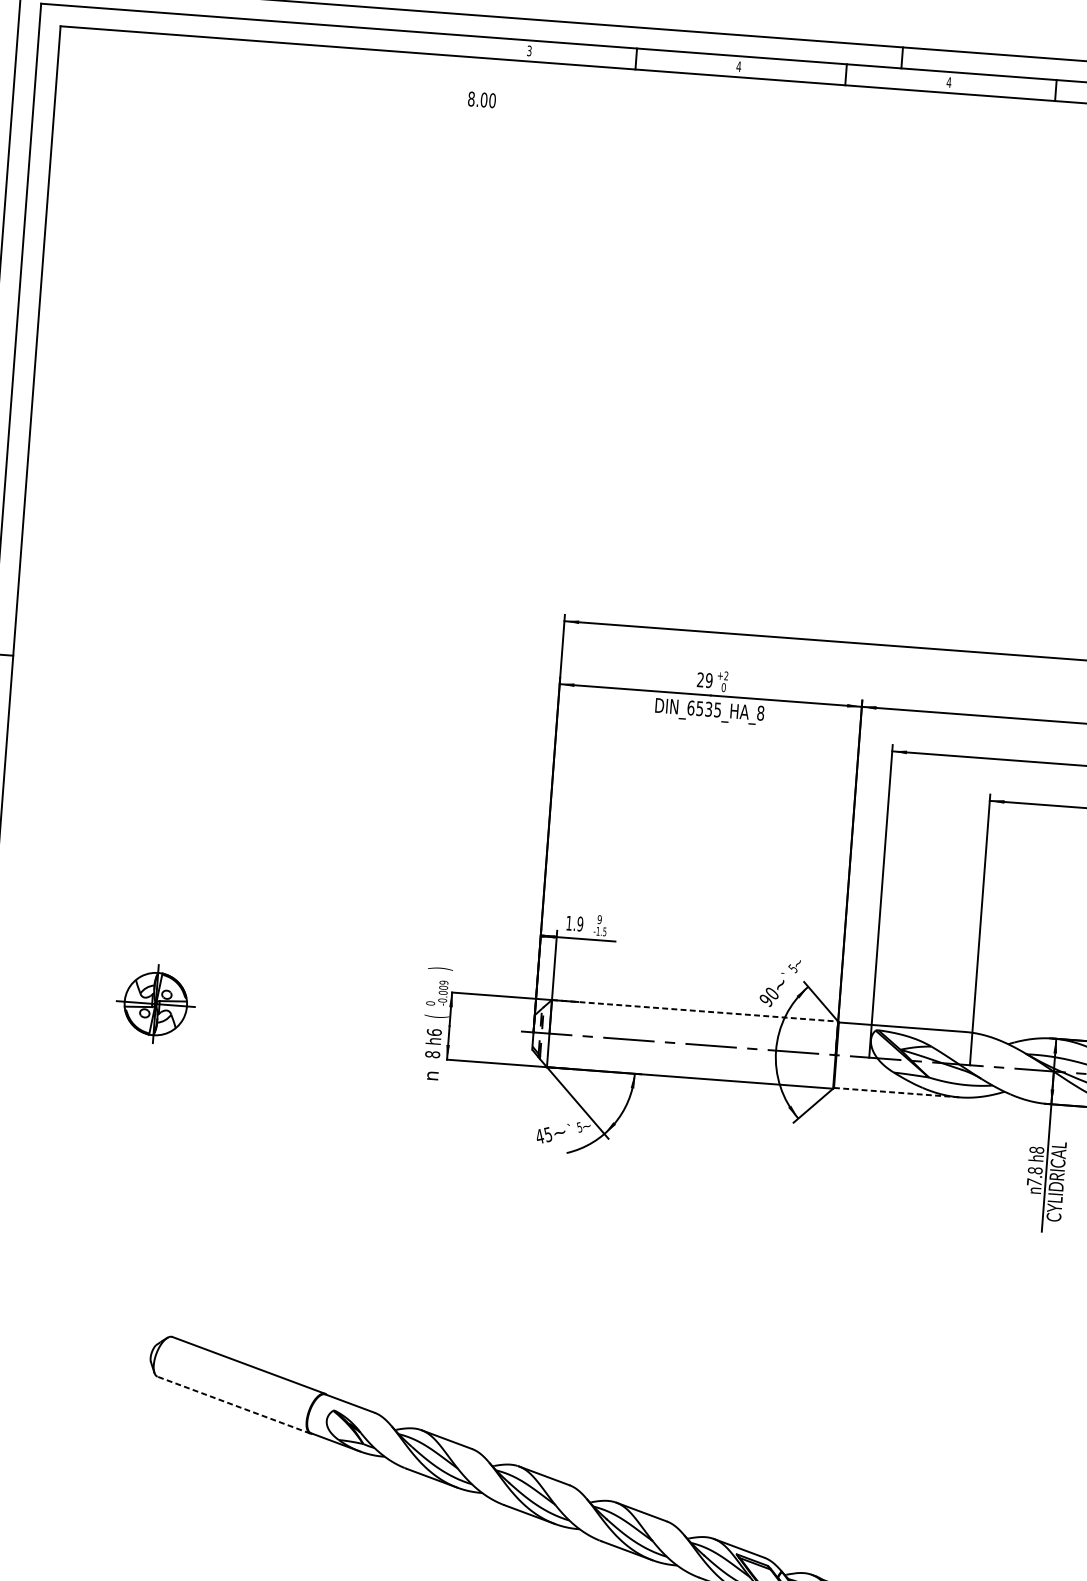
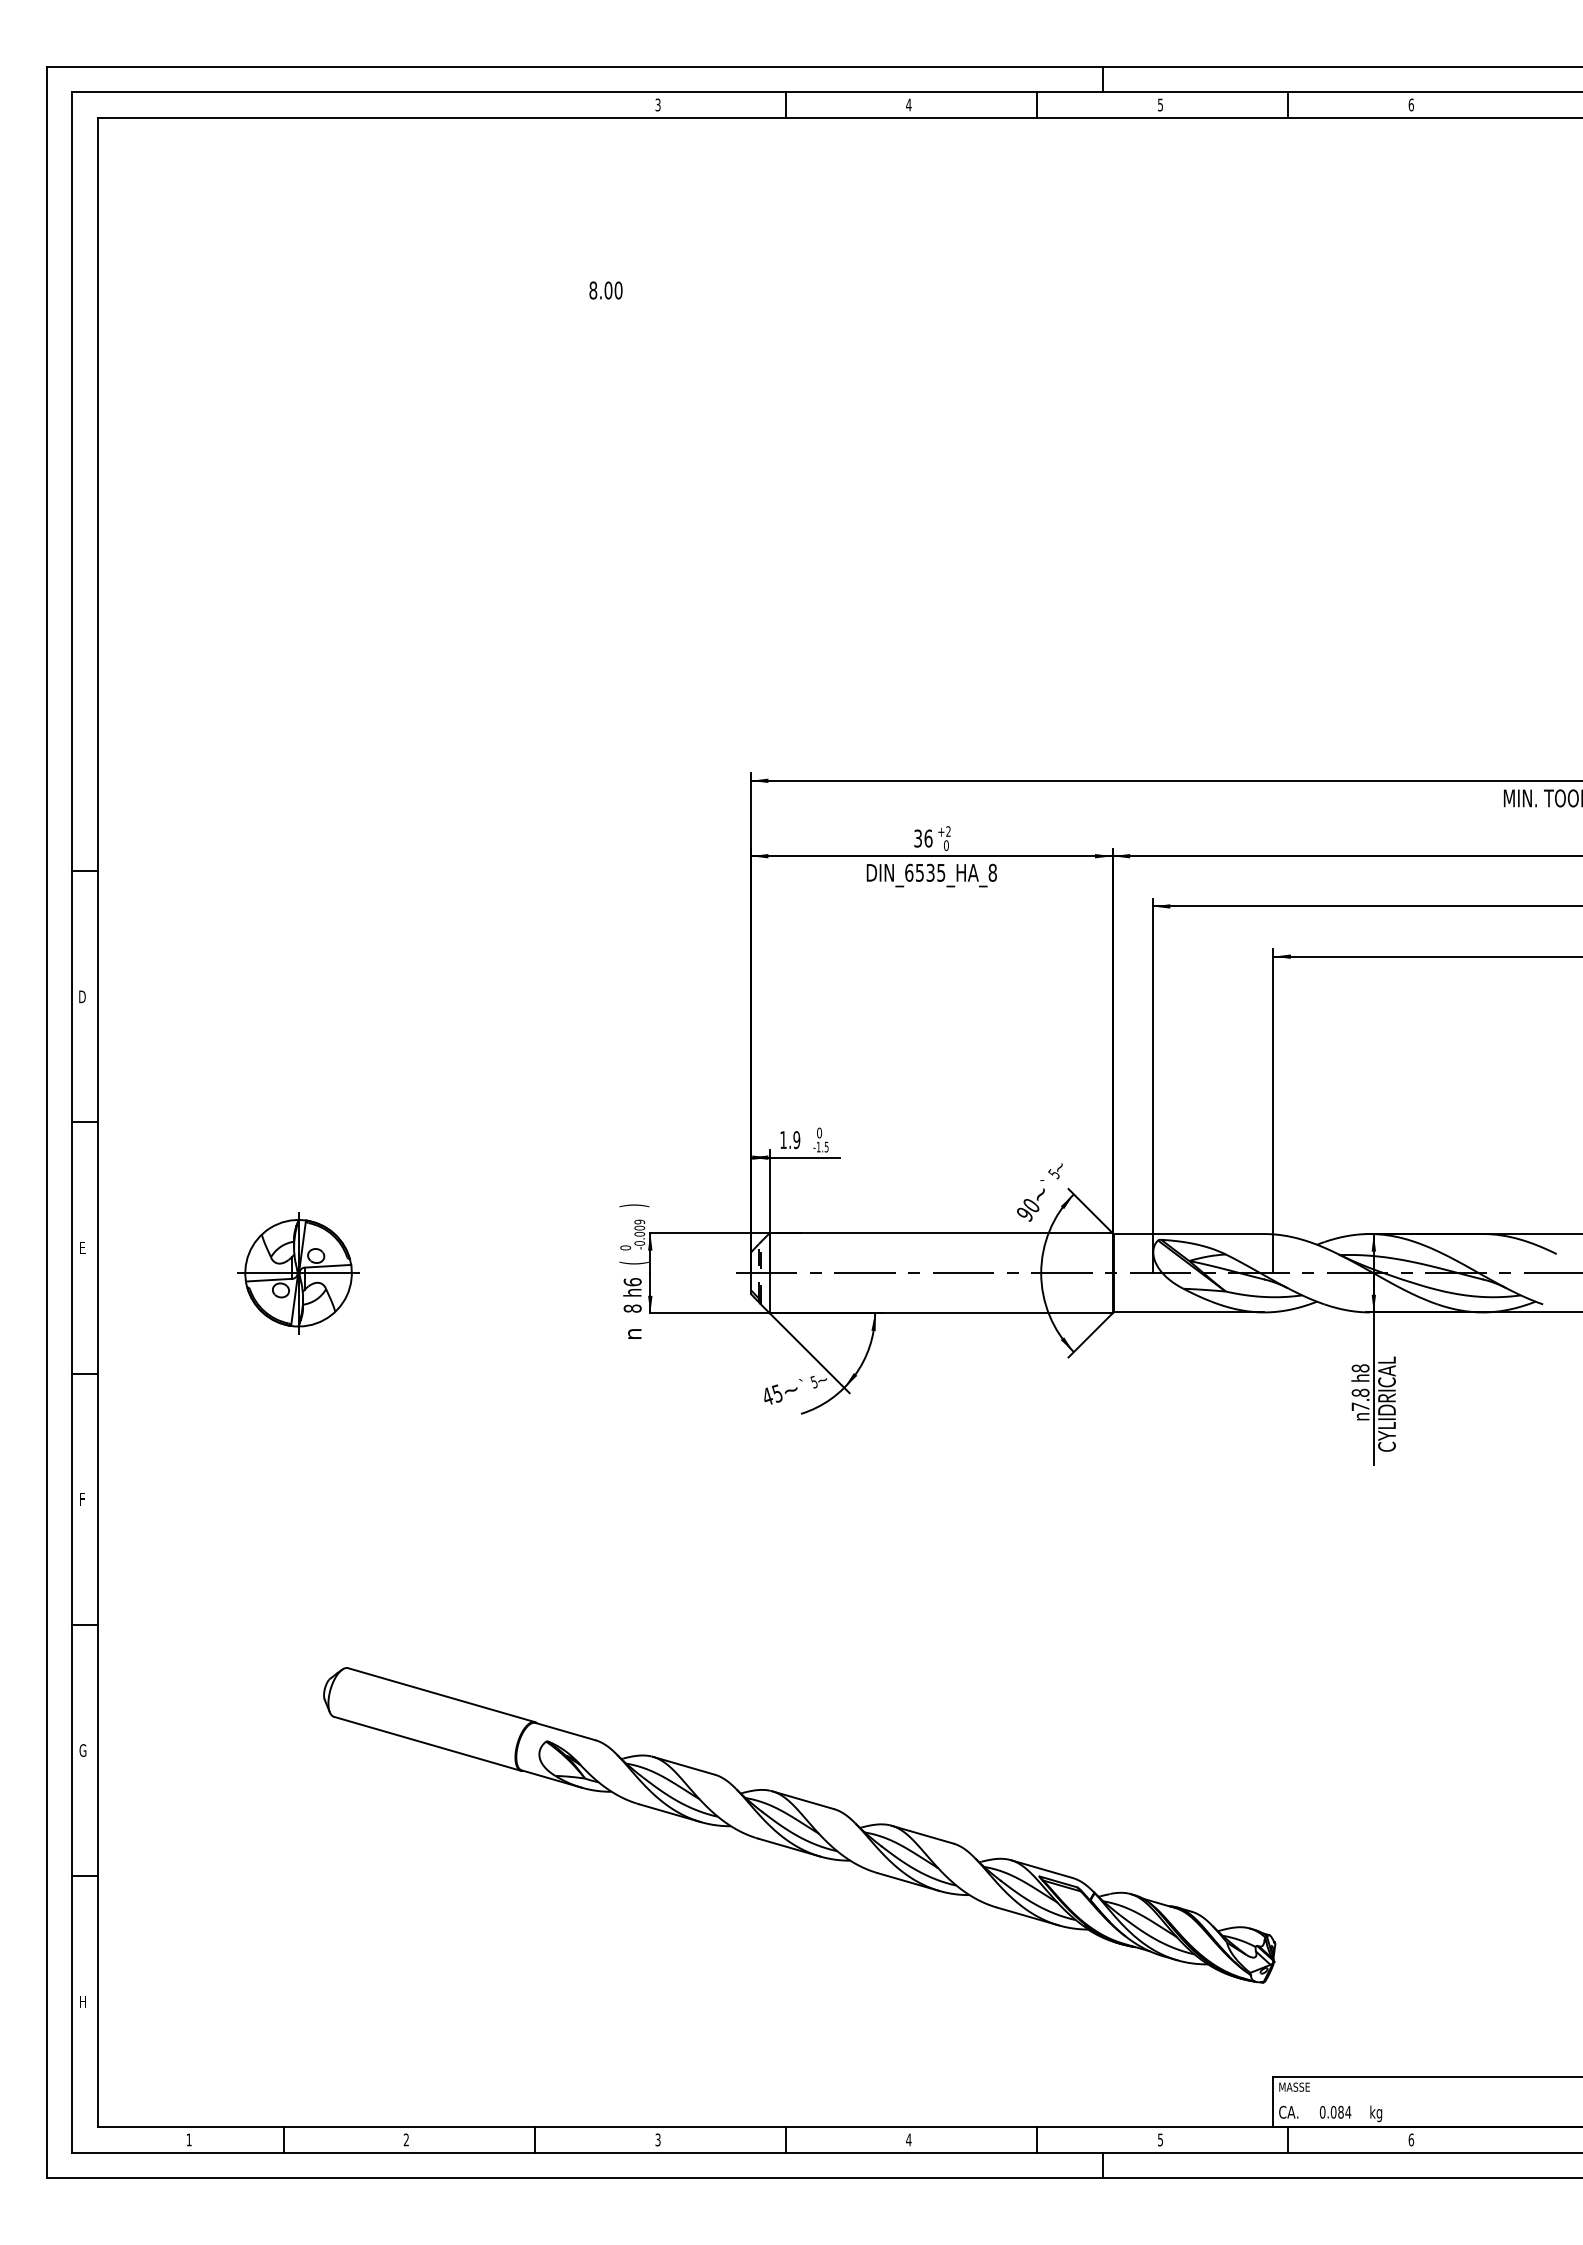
text: (949, 82) -> (1160, 104), 4 -> 5
text: (481, 99) -> (605, 290), moved
text: (705, 680) -> (923, 838), 29 -> 36
text: (599, 920) -> (819, 1133), 9 -> 0
part: (155, 1004) -> (298, 1273), size x1.43
line: (695, 1011) -> (941, 1233), dashed -> solid
line: (897, 1092) -> (1189, 1312), dashed -> solid
line: (234, 1404) -> (427, 1743), dashed -> solid

